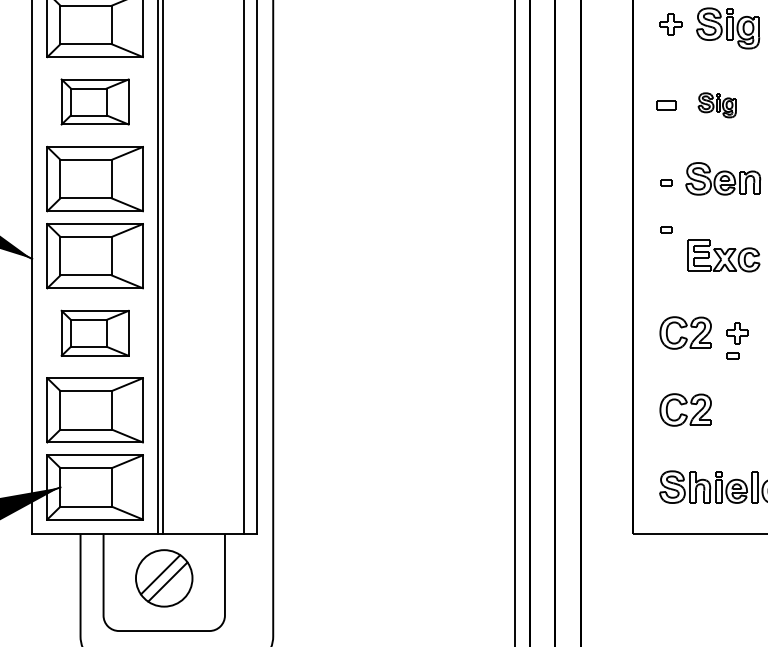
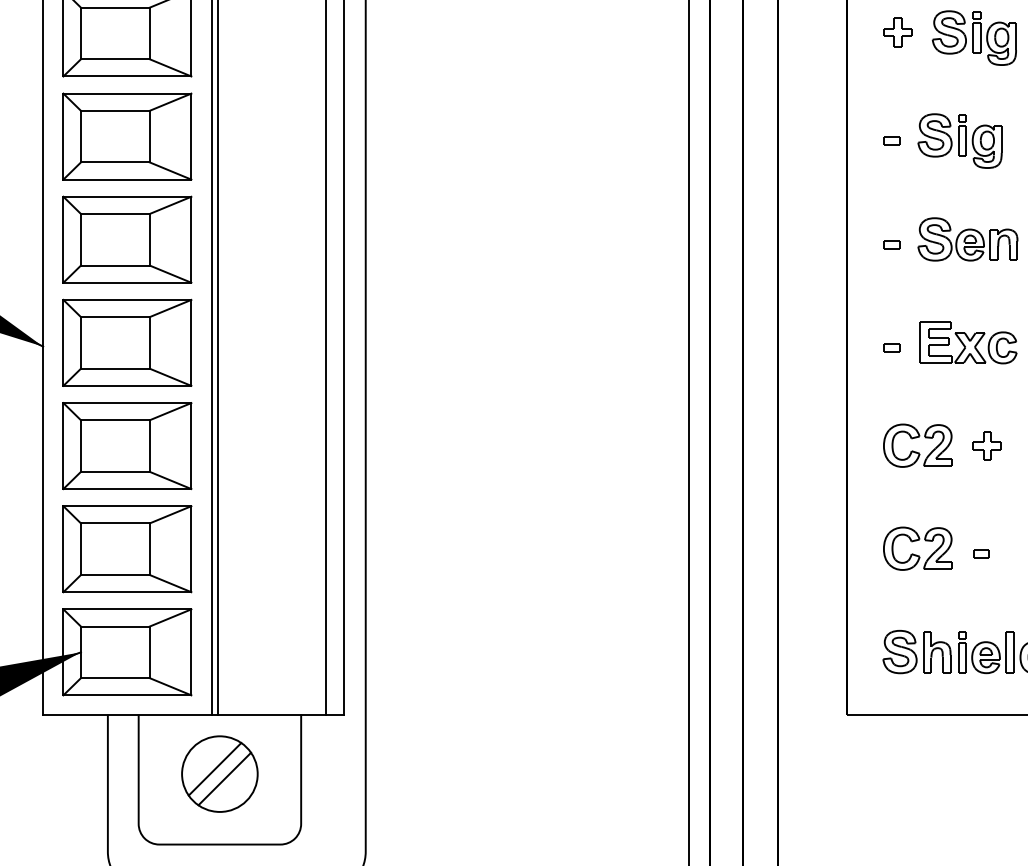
part: (95, 101) -> (127, 136), size x1.43
part: (666, 104) -> (891, 140), size x0.62
part: (716, 104) -> (959, 140), size x1.67
part: (666, 229) -> (891, 347), moved
part: (95, 333) -> (127, 446), size x1.43
part: (733, 355) -> (981, 553), moved

